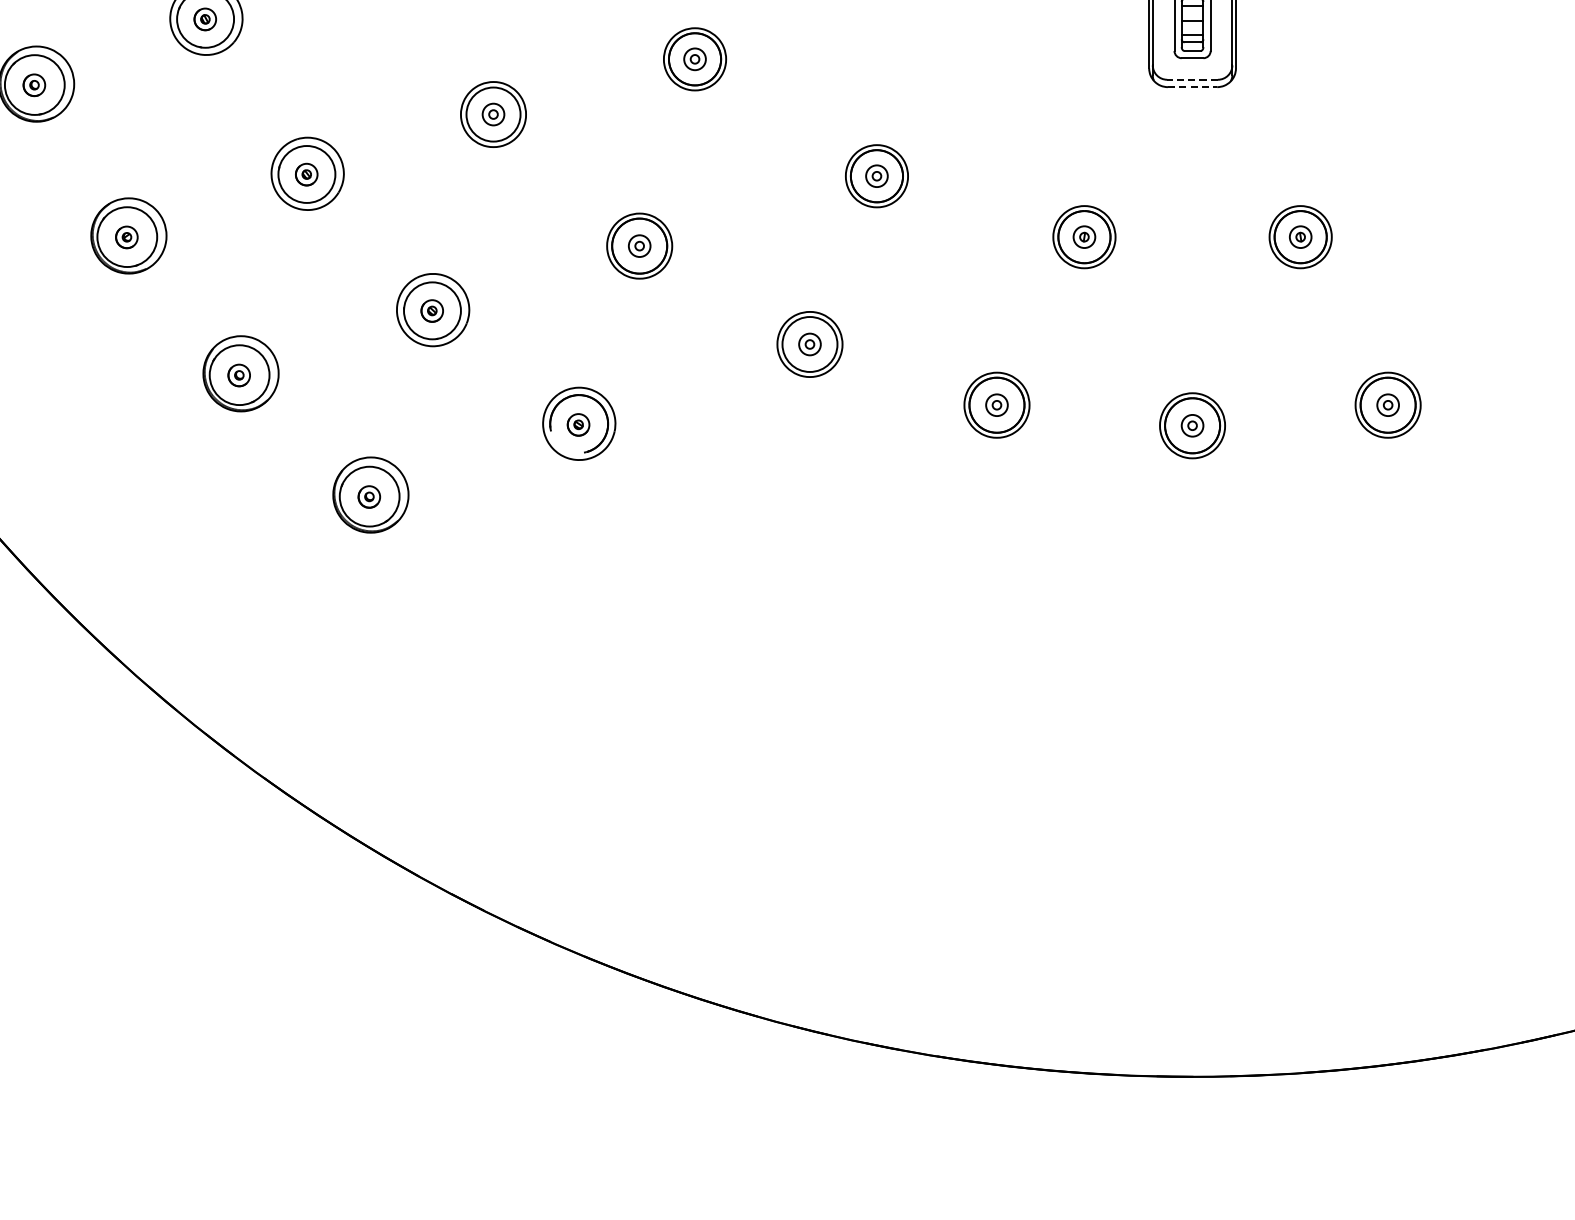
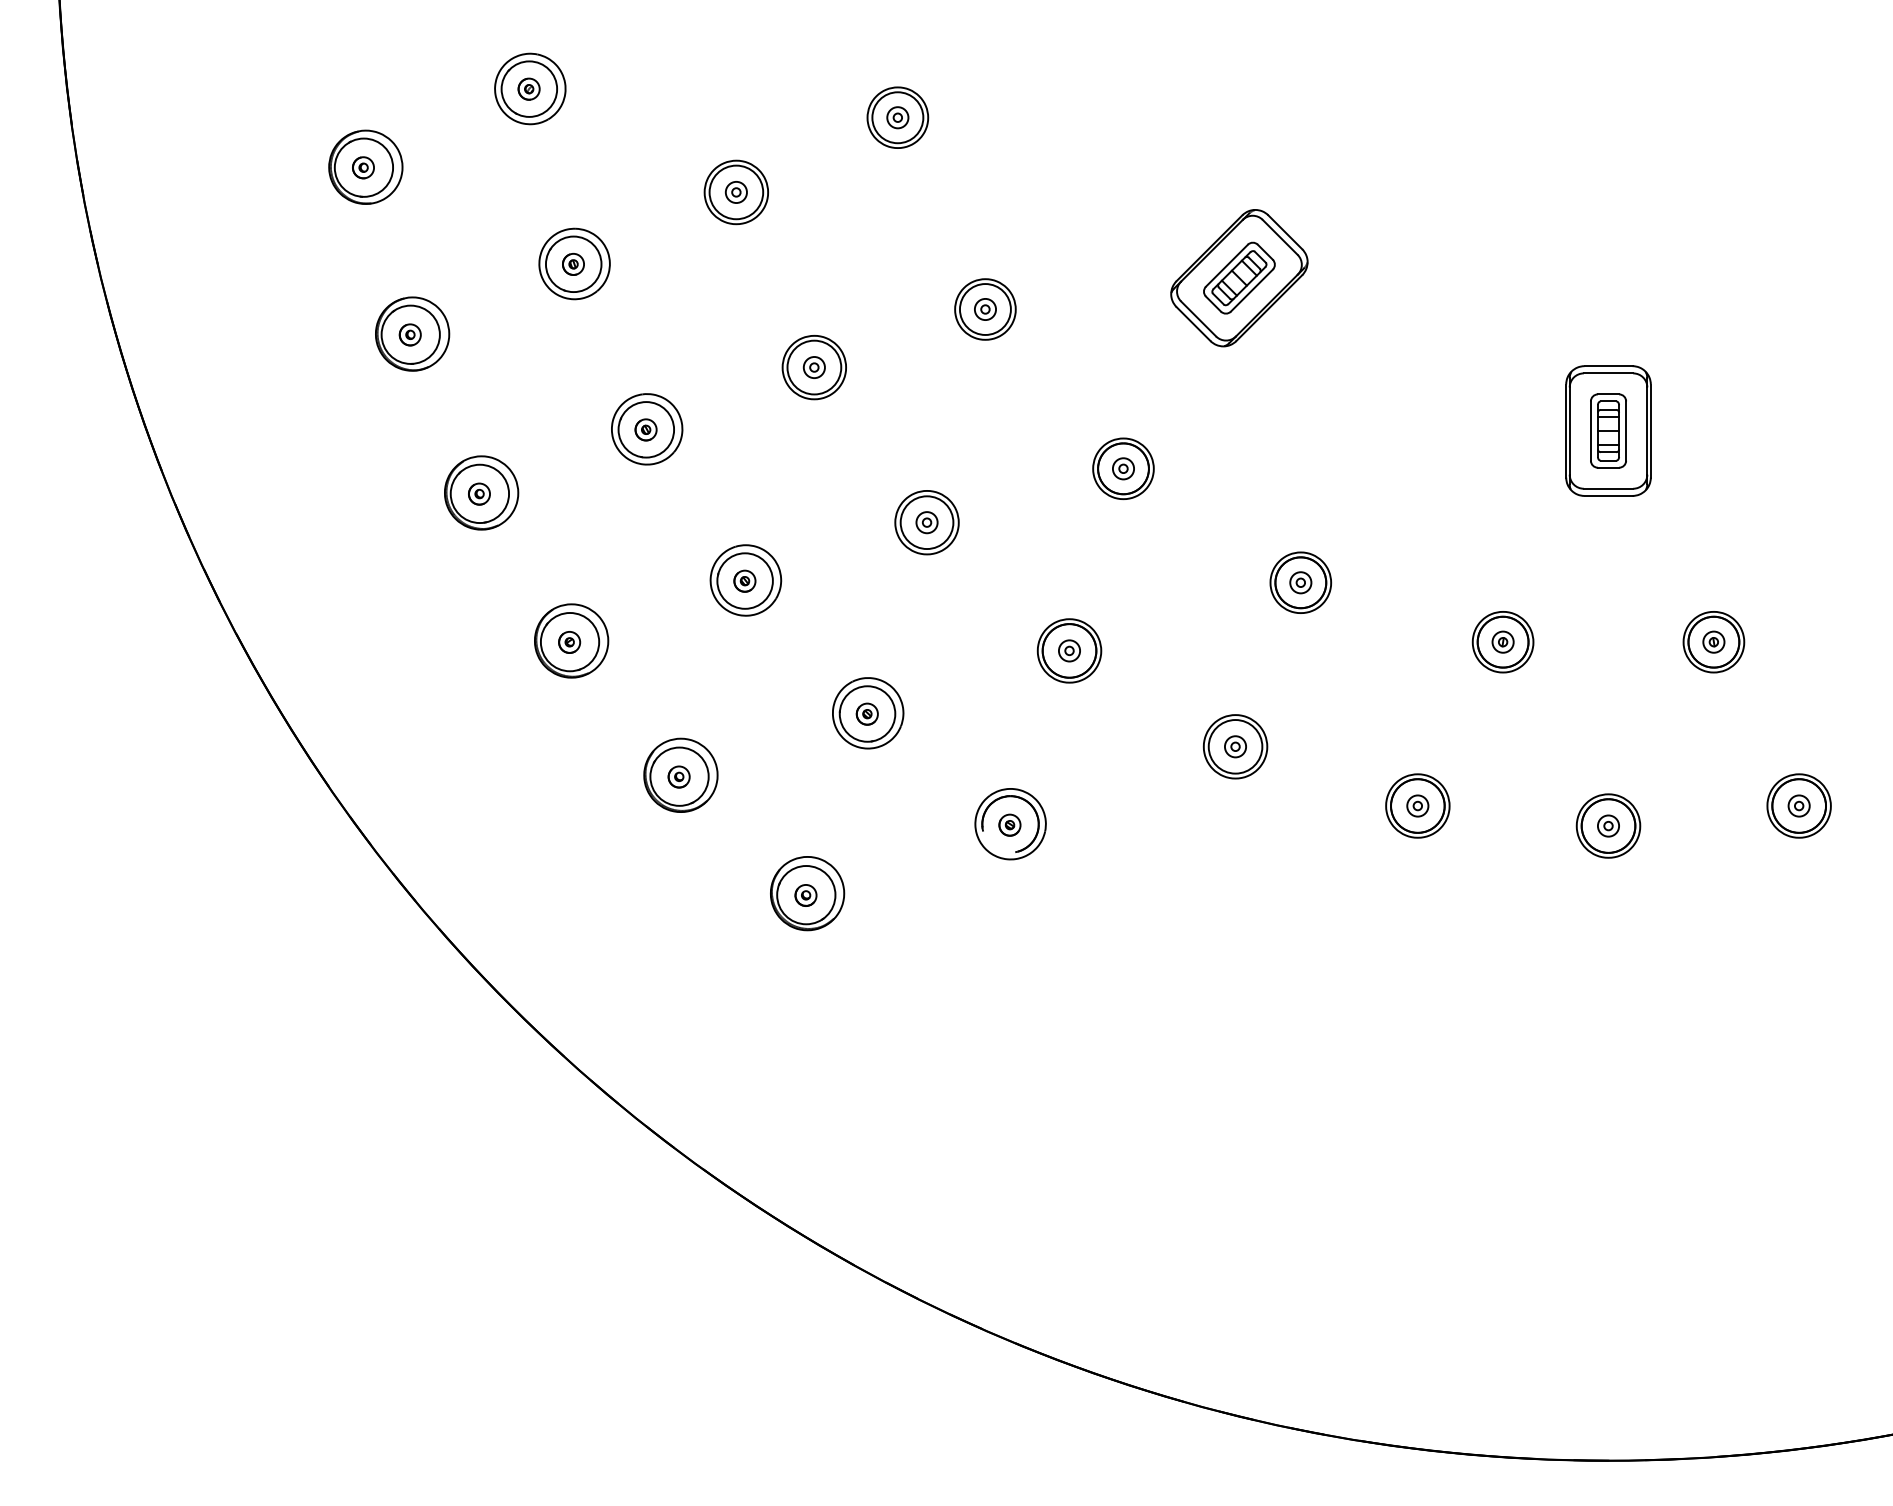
line: (1192, 79) -> (1608, 488), dashed -> solid
line: (1192, 86) -> (1608, 495), dashed -> solid

